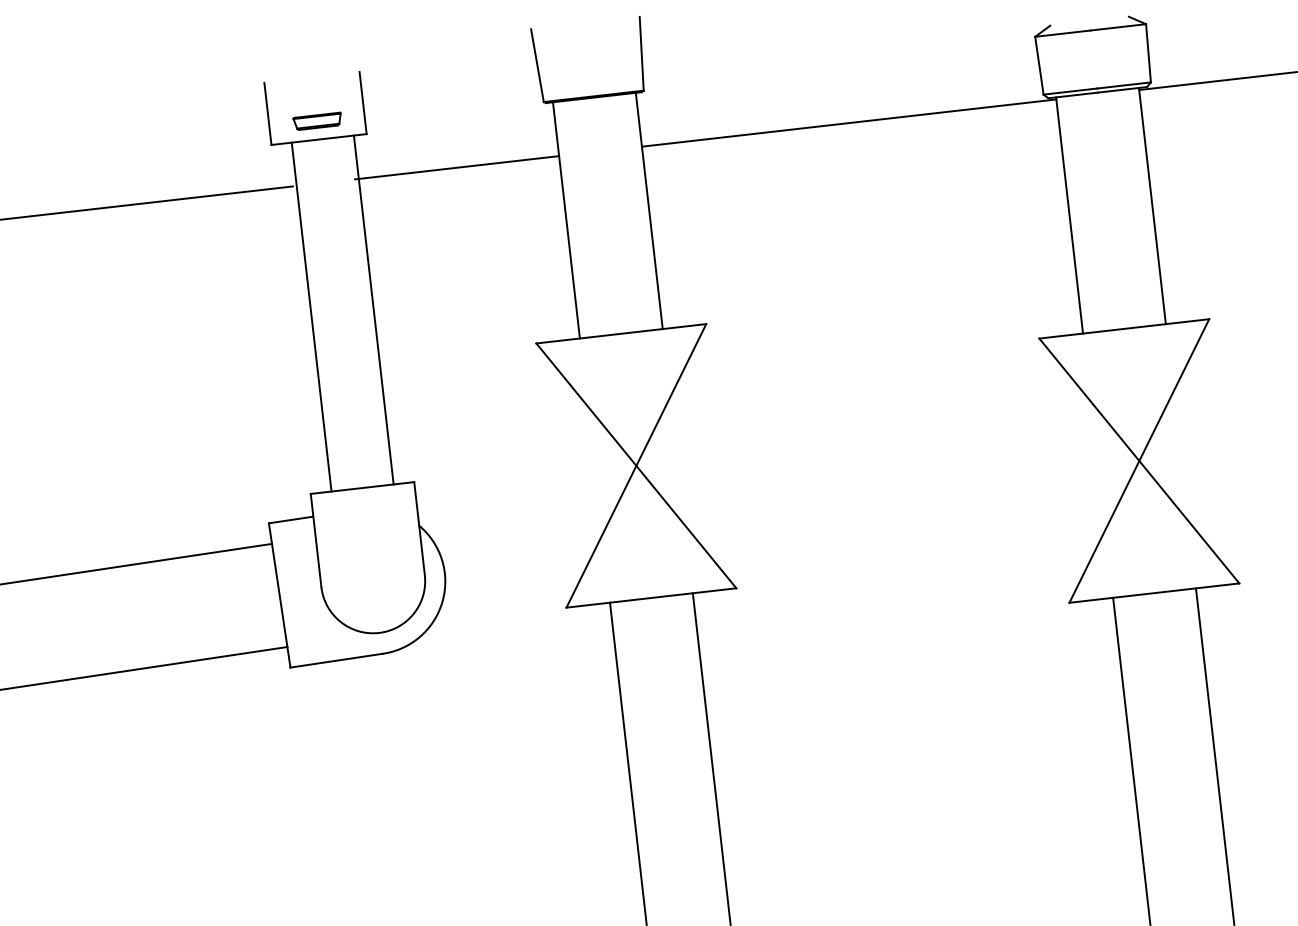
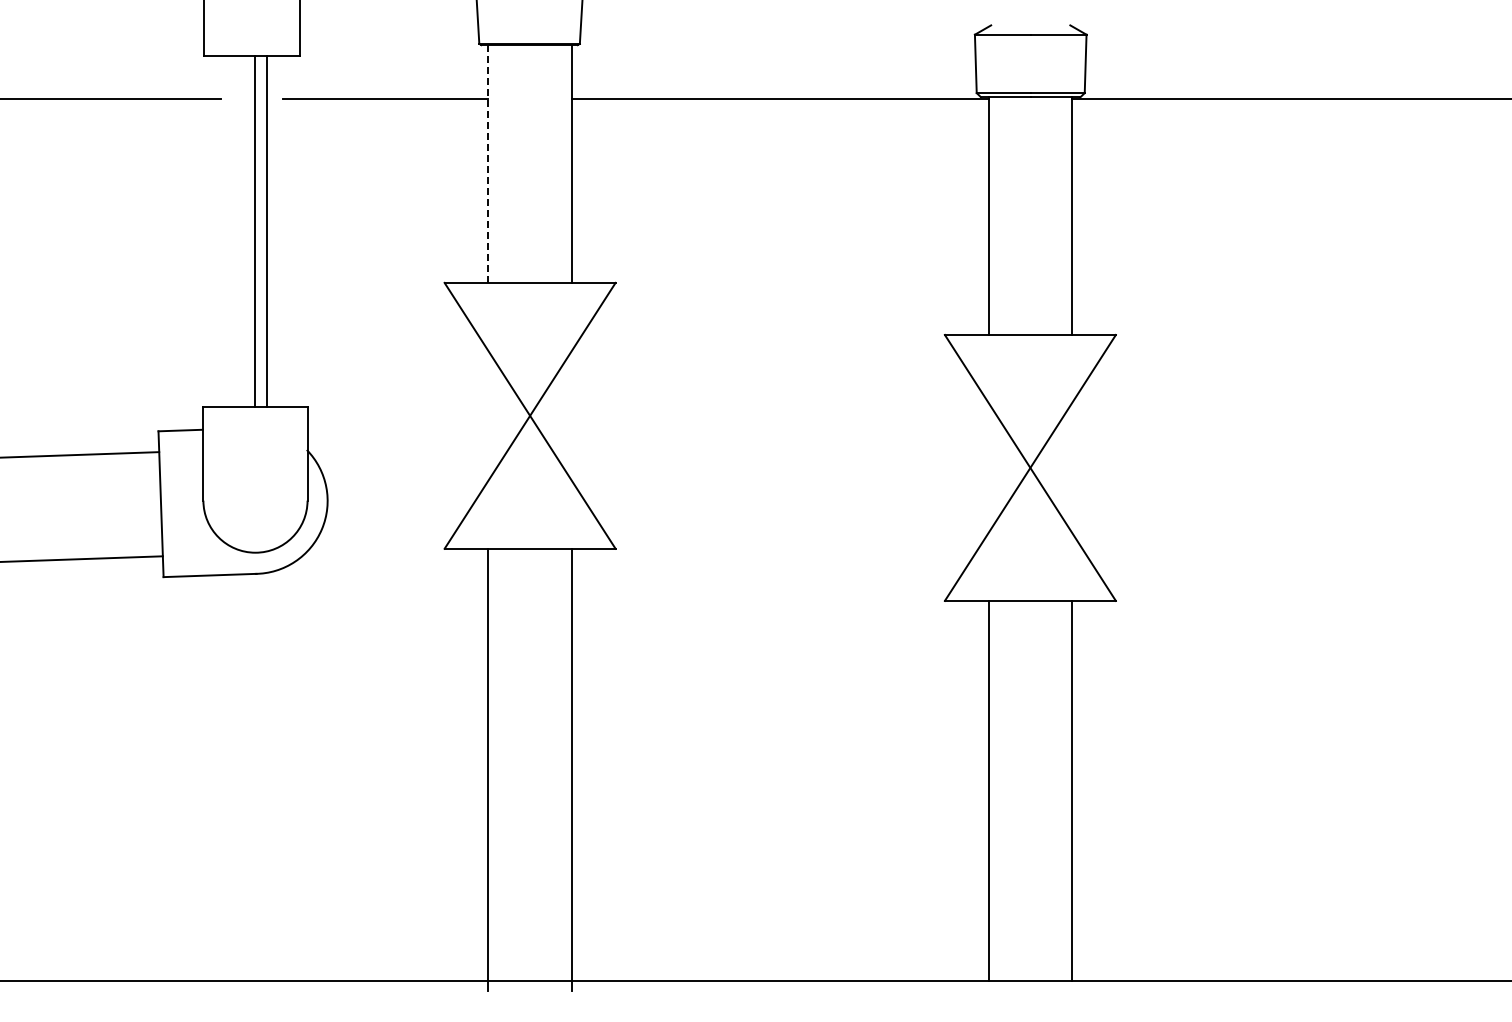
part: (317, 121) -> (252, 37), removed
line: (566, 220) -> (488, 164), solid -> dashed
line: (373, 309) -> (254, 230), moved
line: (311, 316) -> (267, 230), moved

